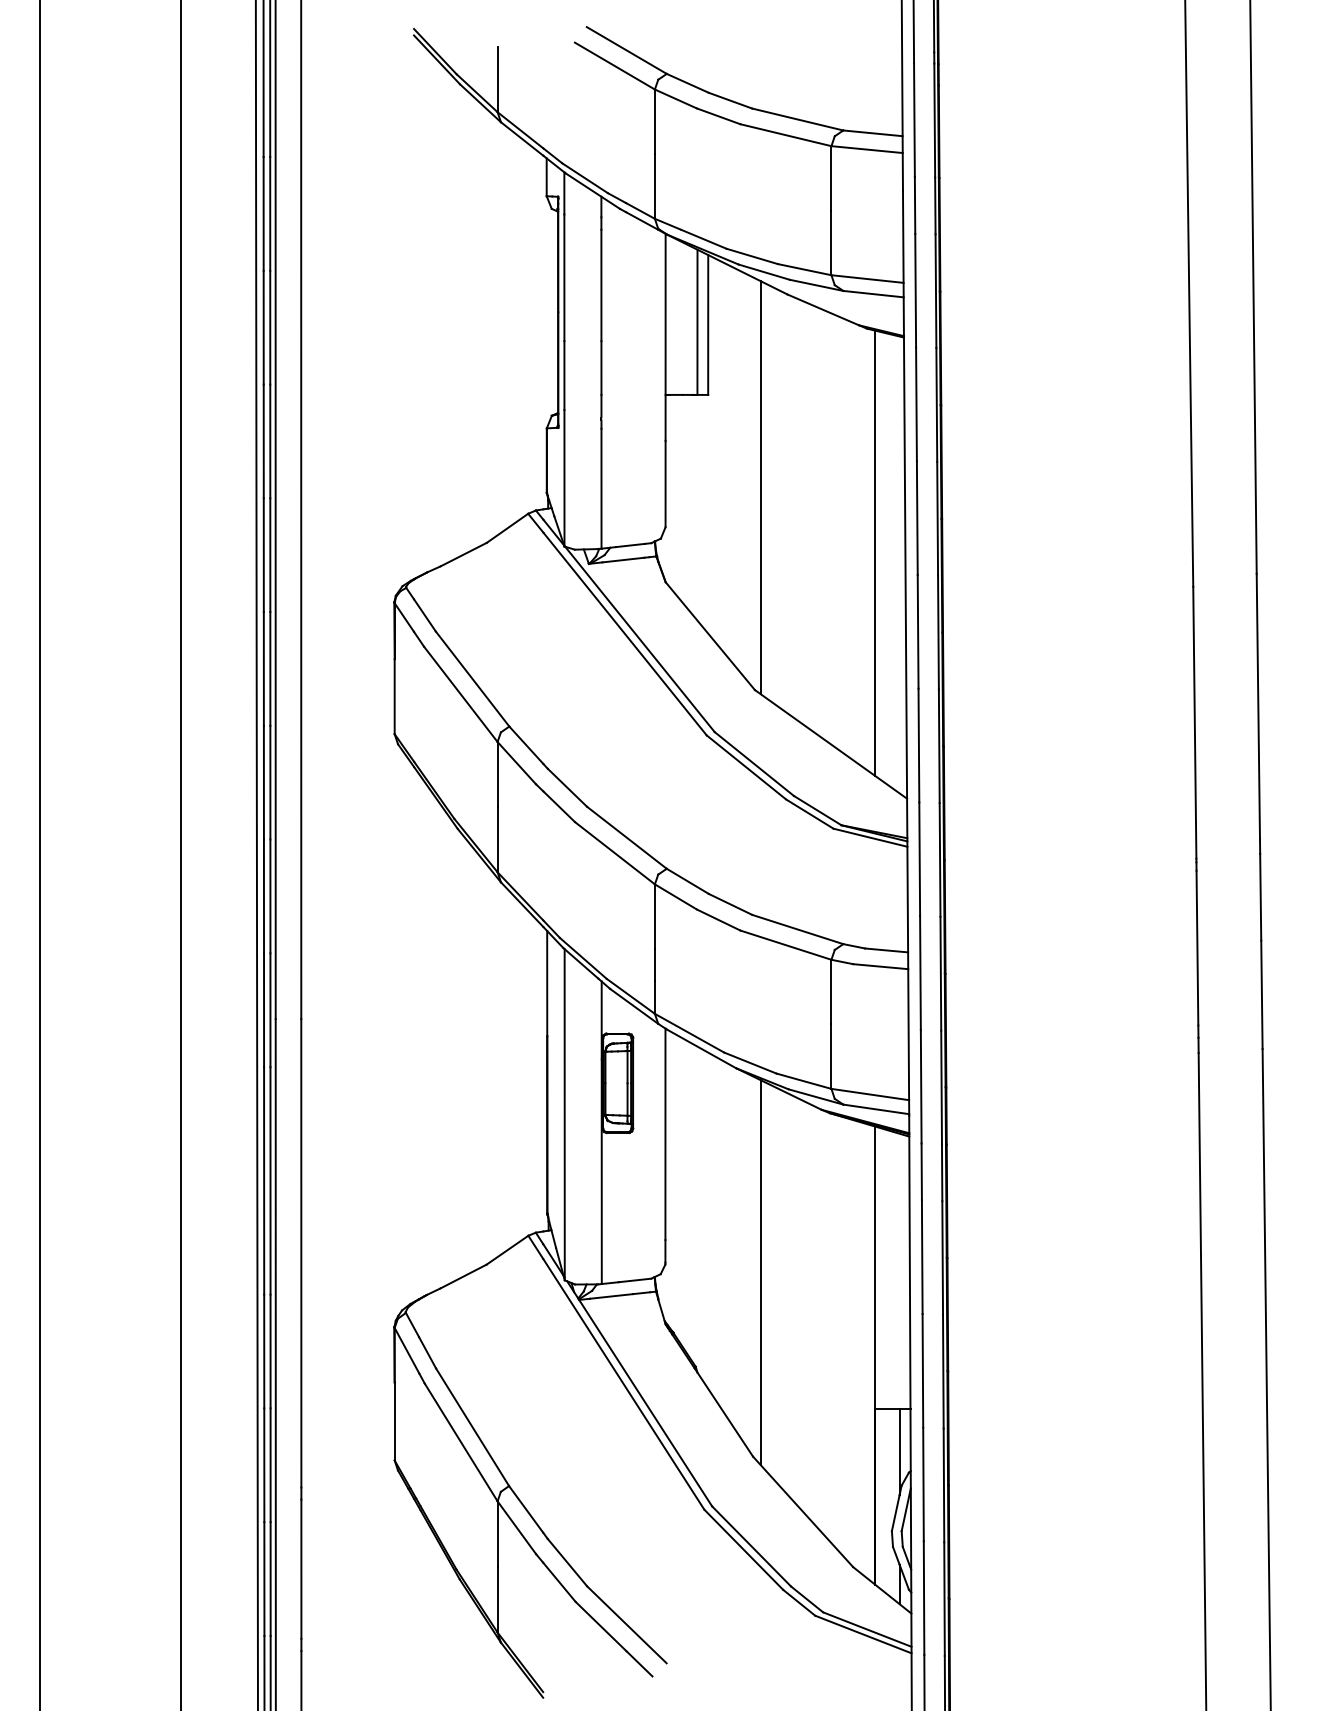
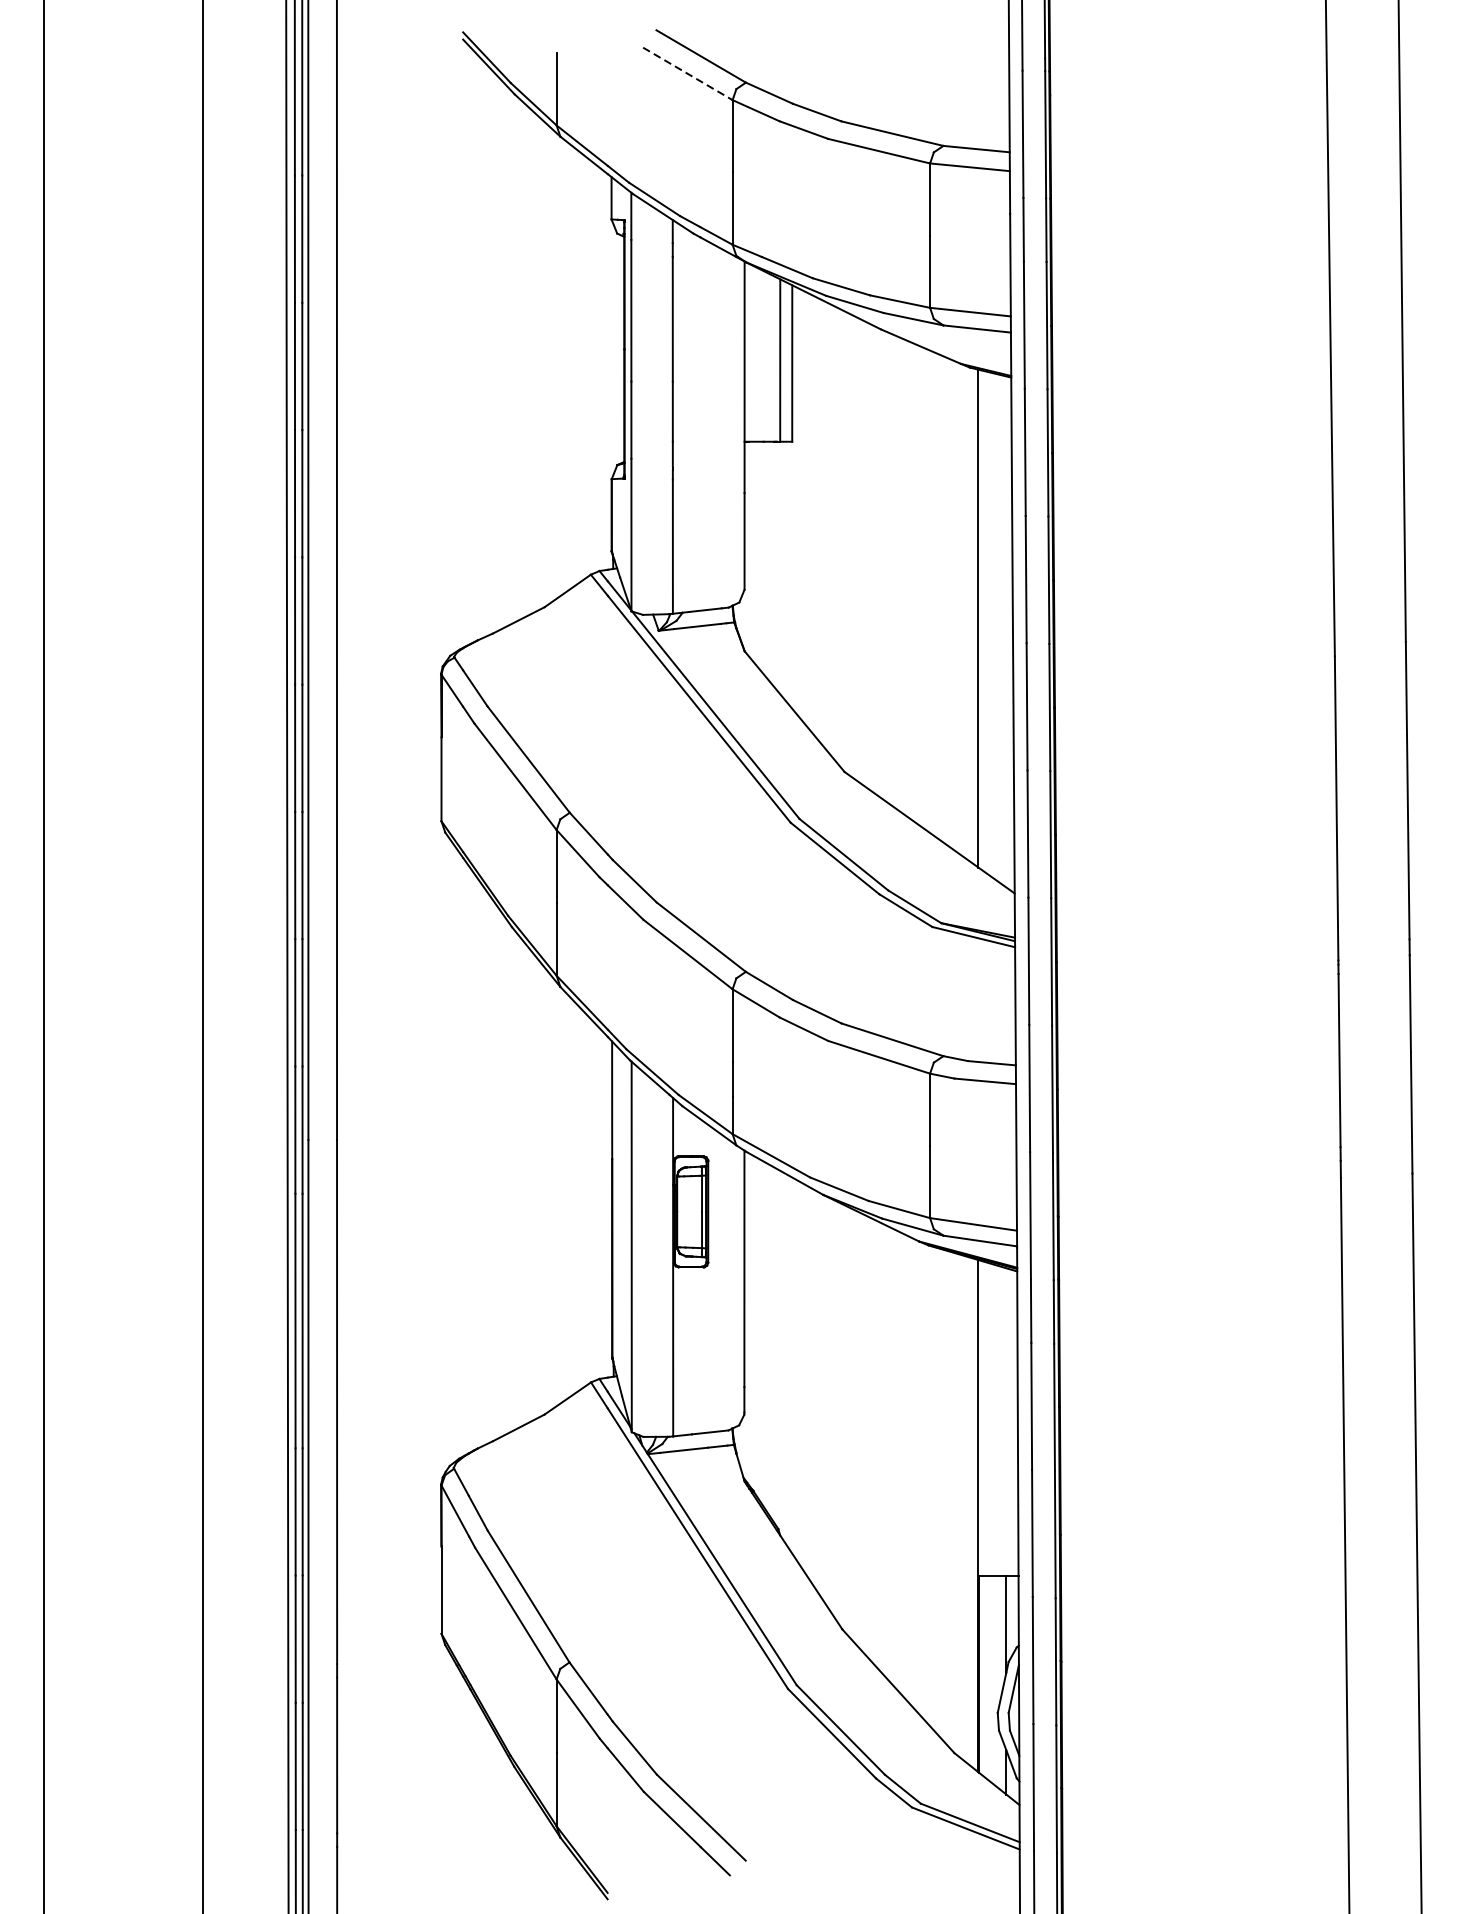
line: (615, 66) -> (688, 74), solid -> dashed
line: (760, 487) -> (850, 545), removed
line: (760, 1272) -> (850, 1423), removed

